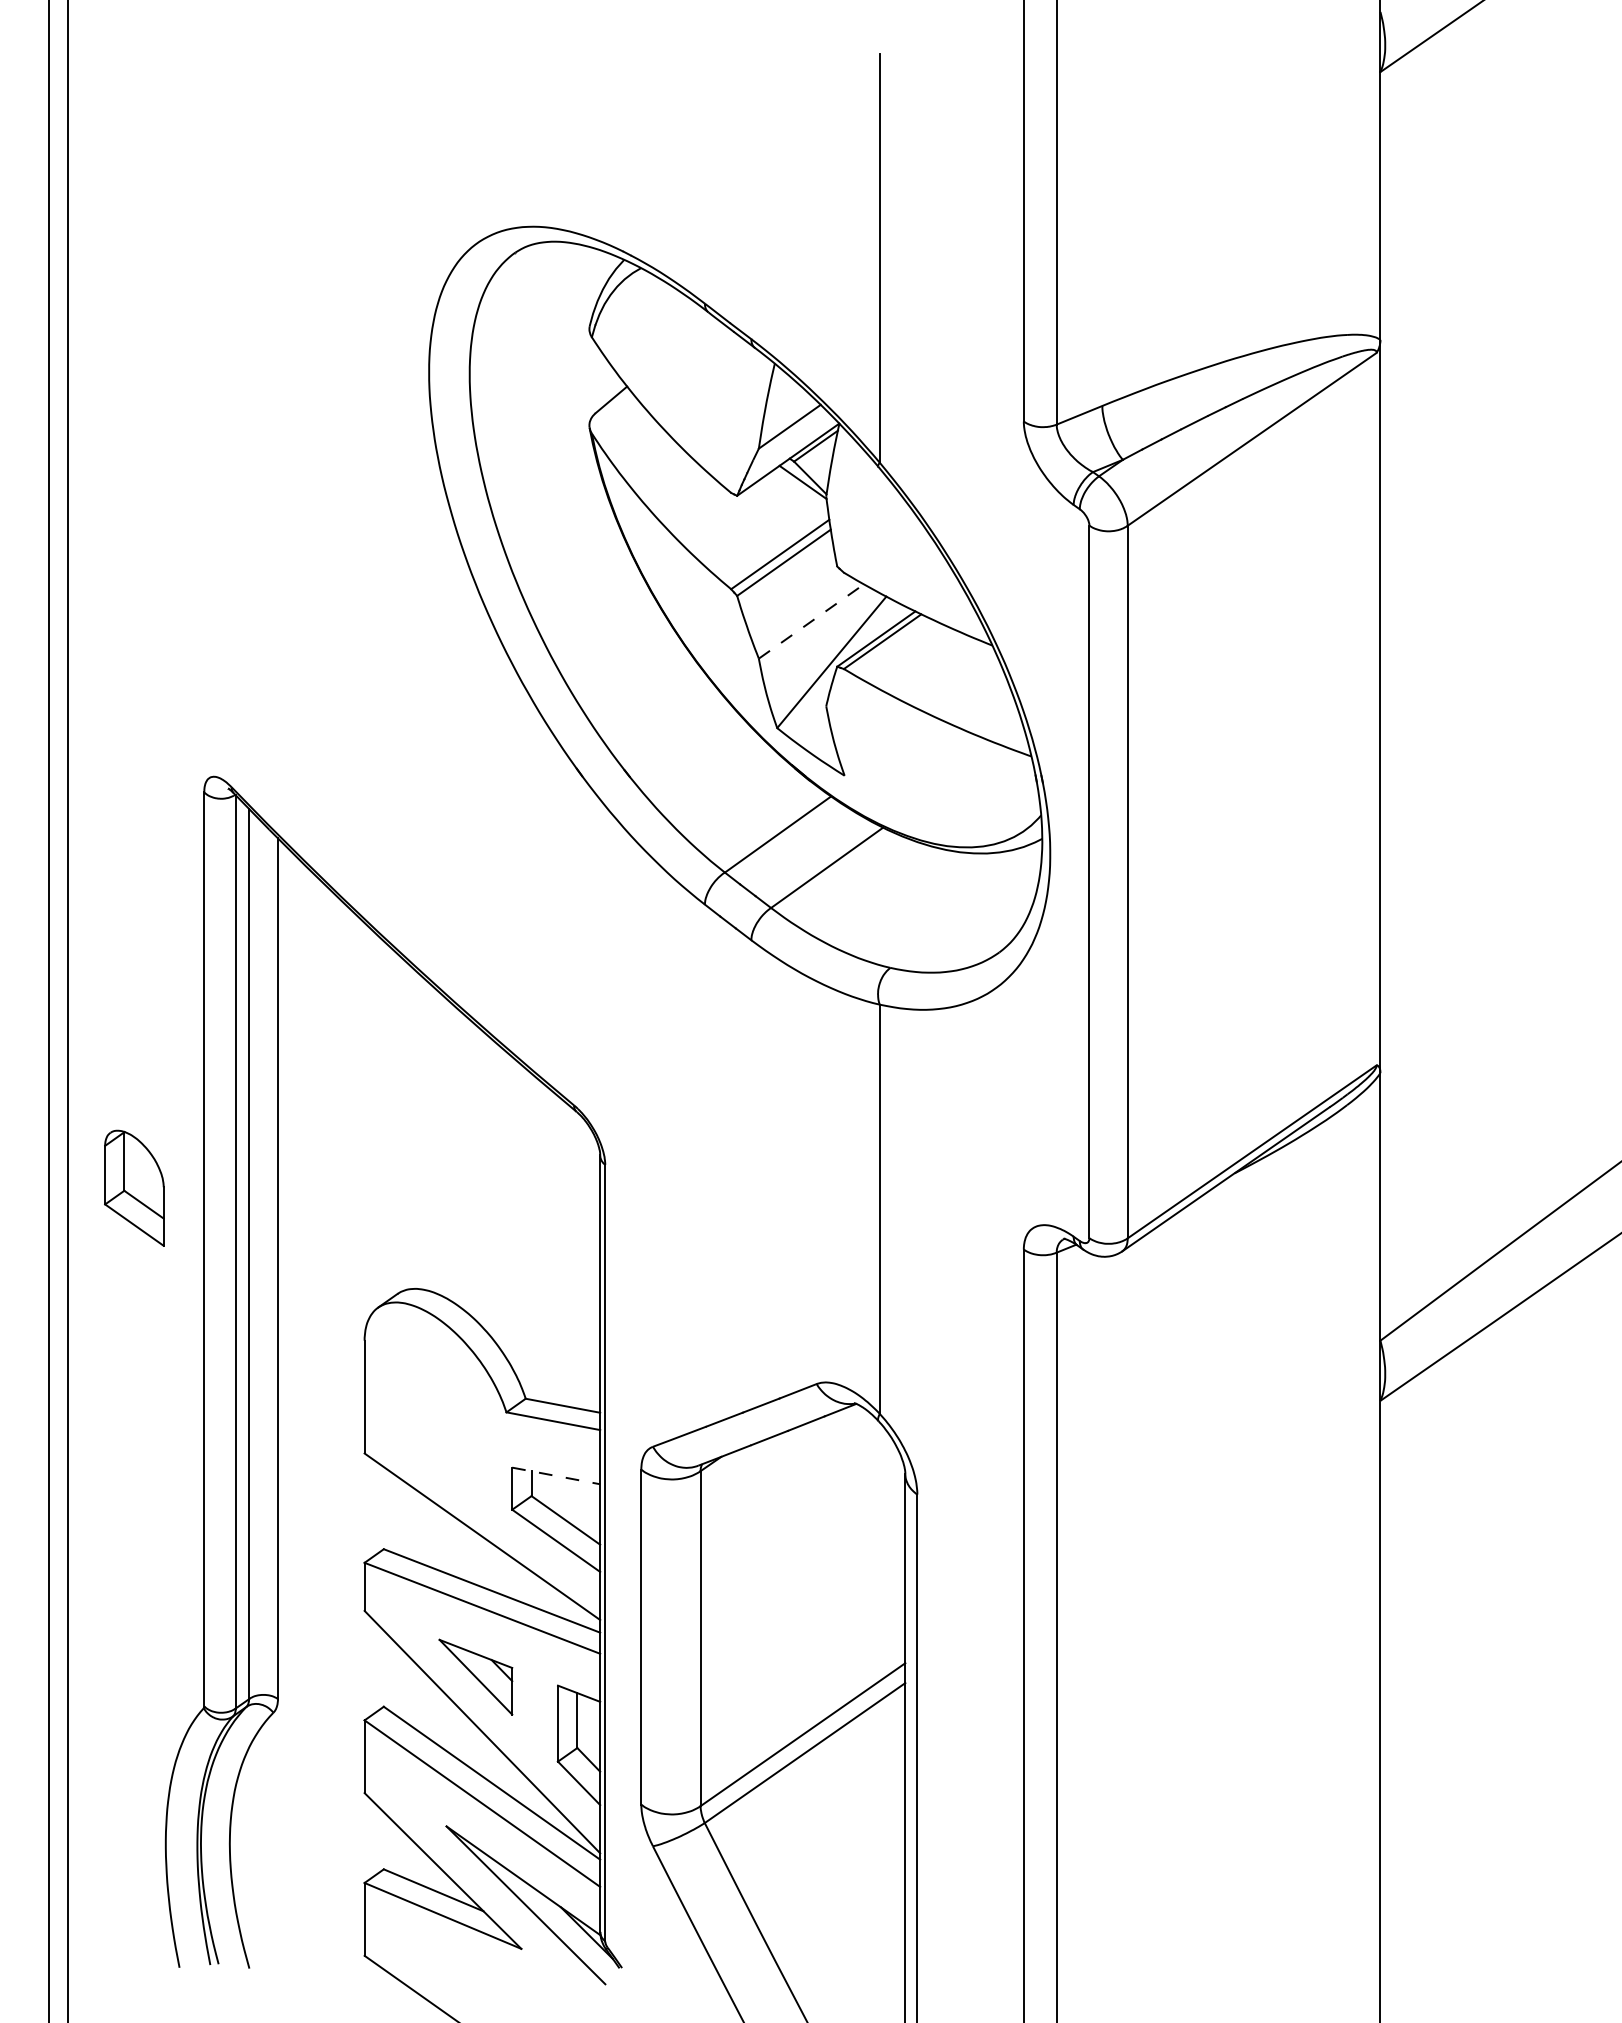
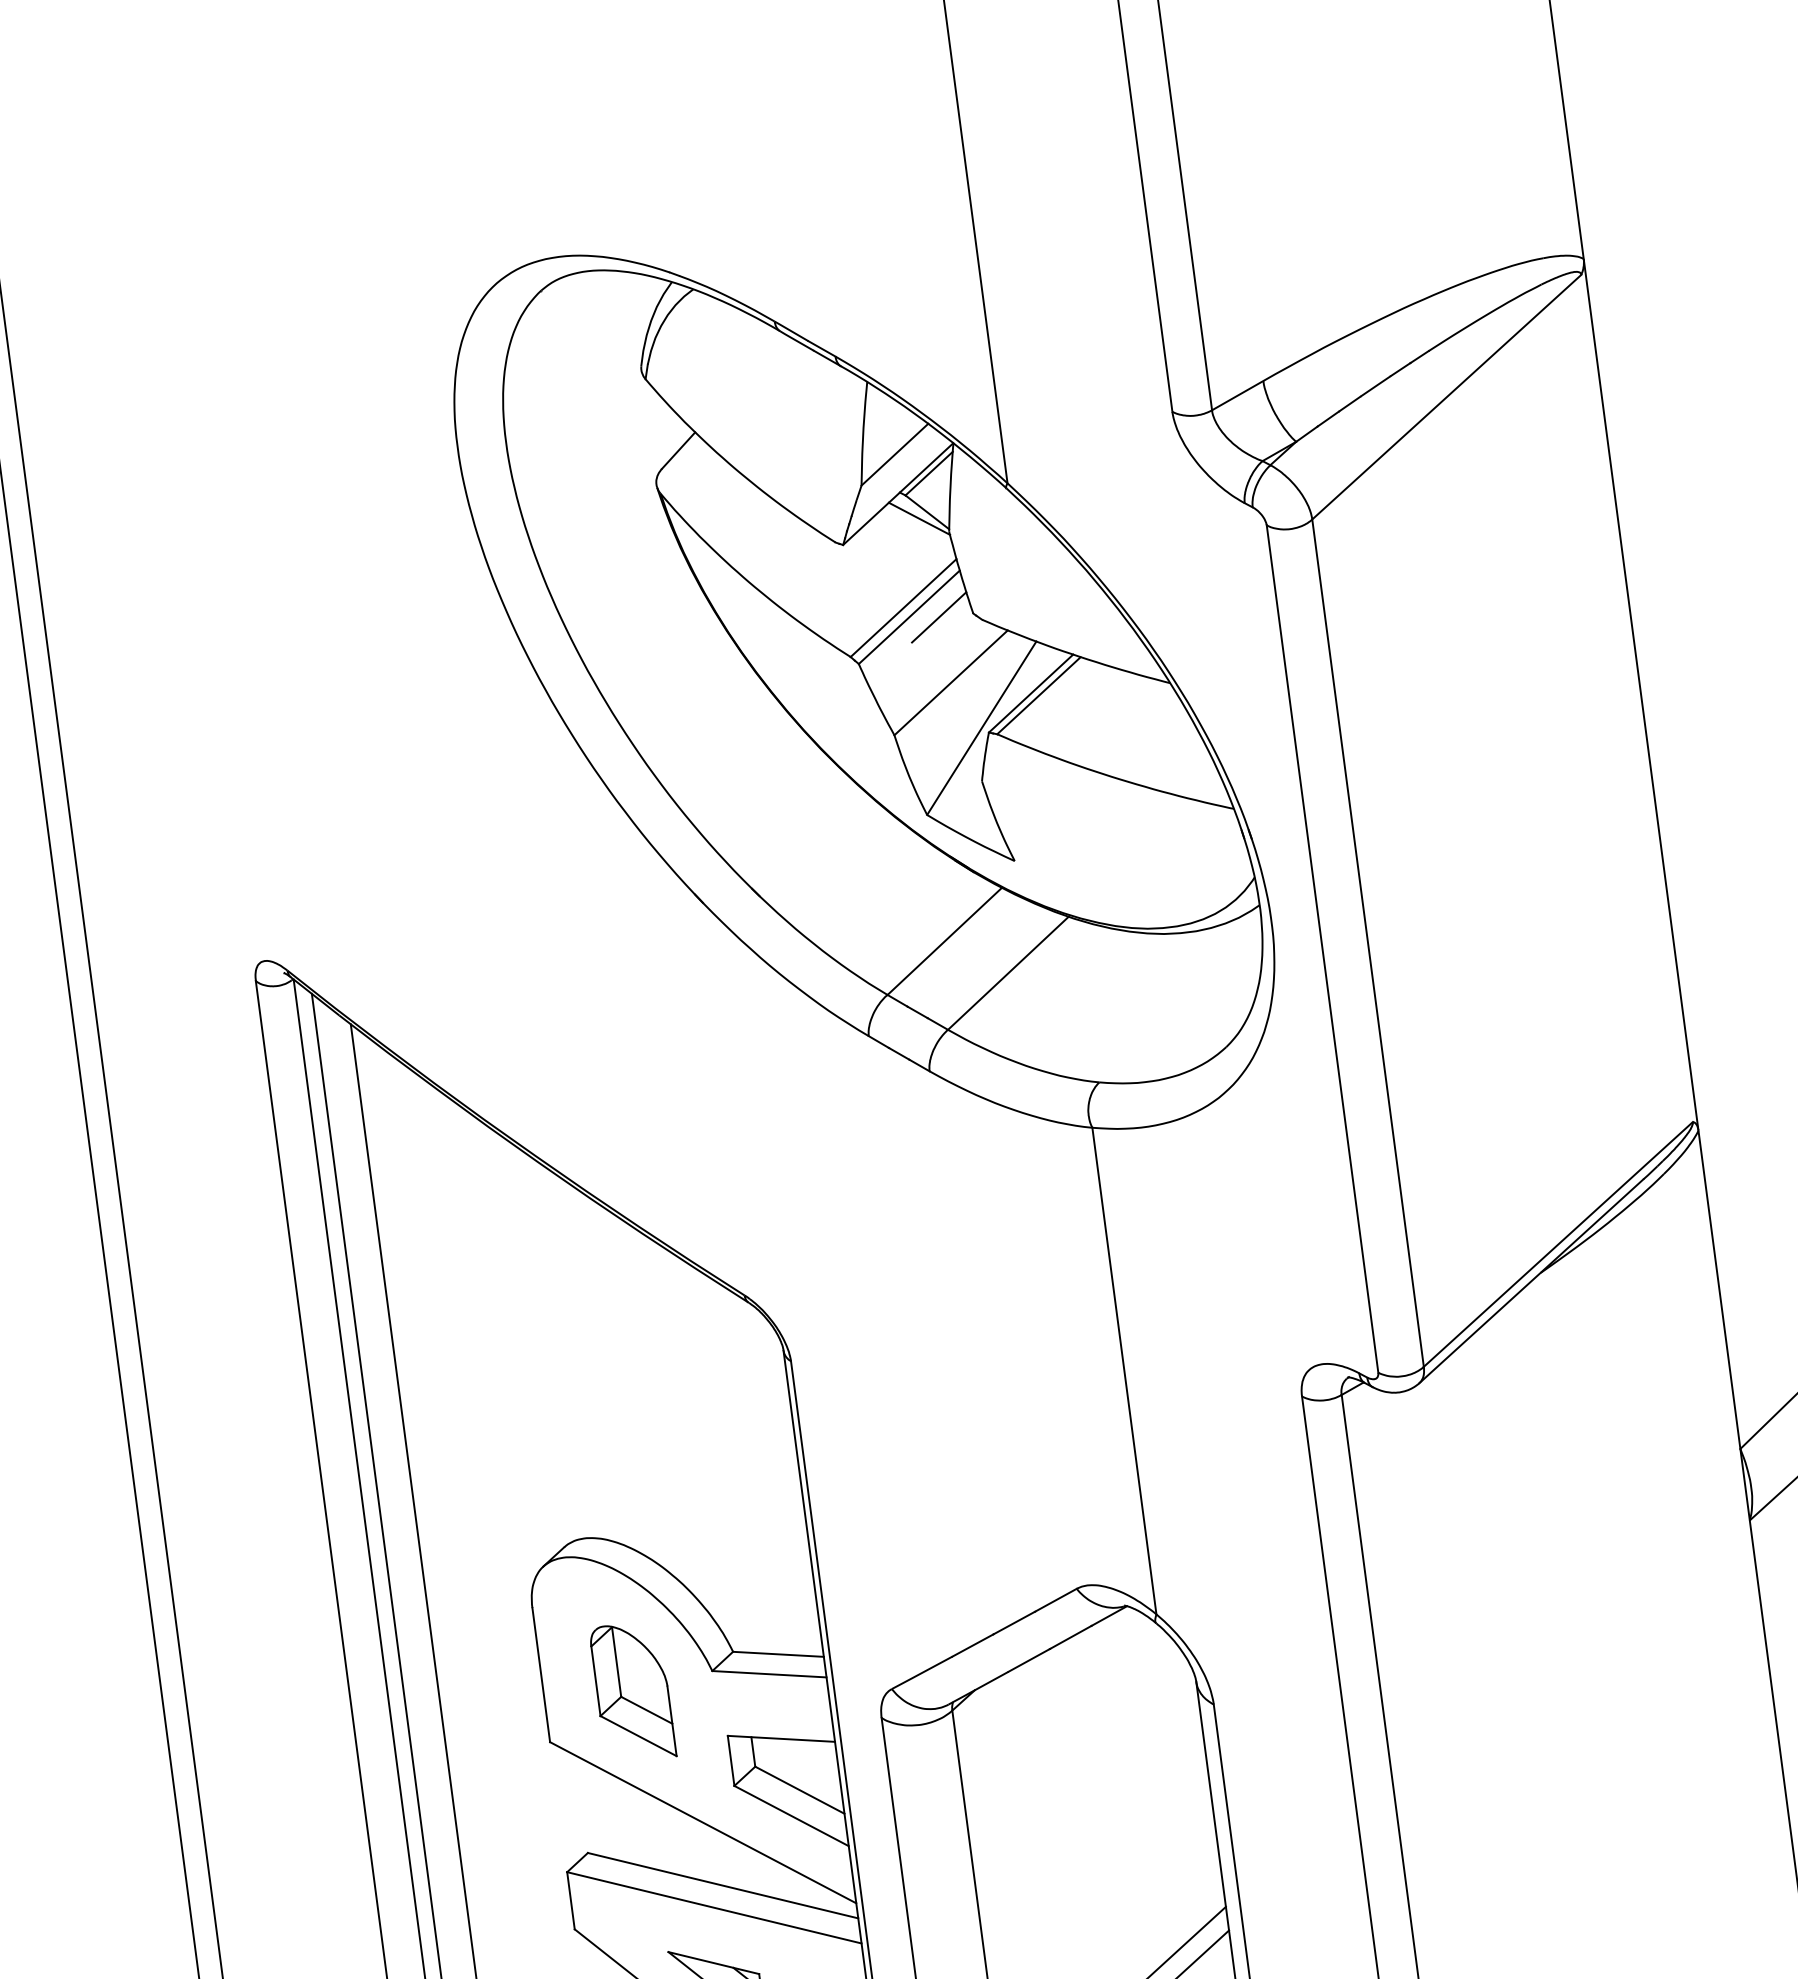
line: (808, 565) -> (938, 616), added
line: (811, 621) -> (951, 682), dashed -> solid
part: (134, 1187) -> (632, 1691), moved
line: (556, 1475) -> (781, 1738), dashed -> solid

